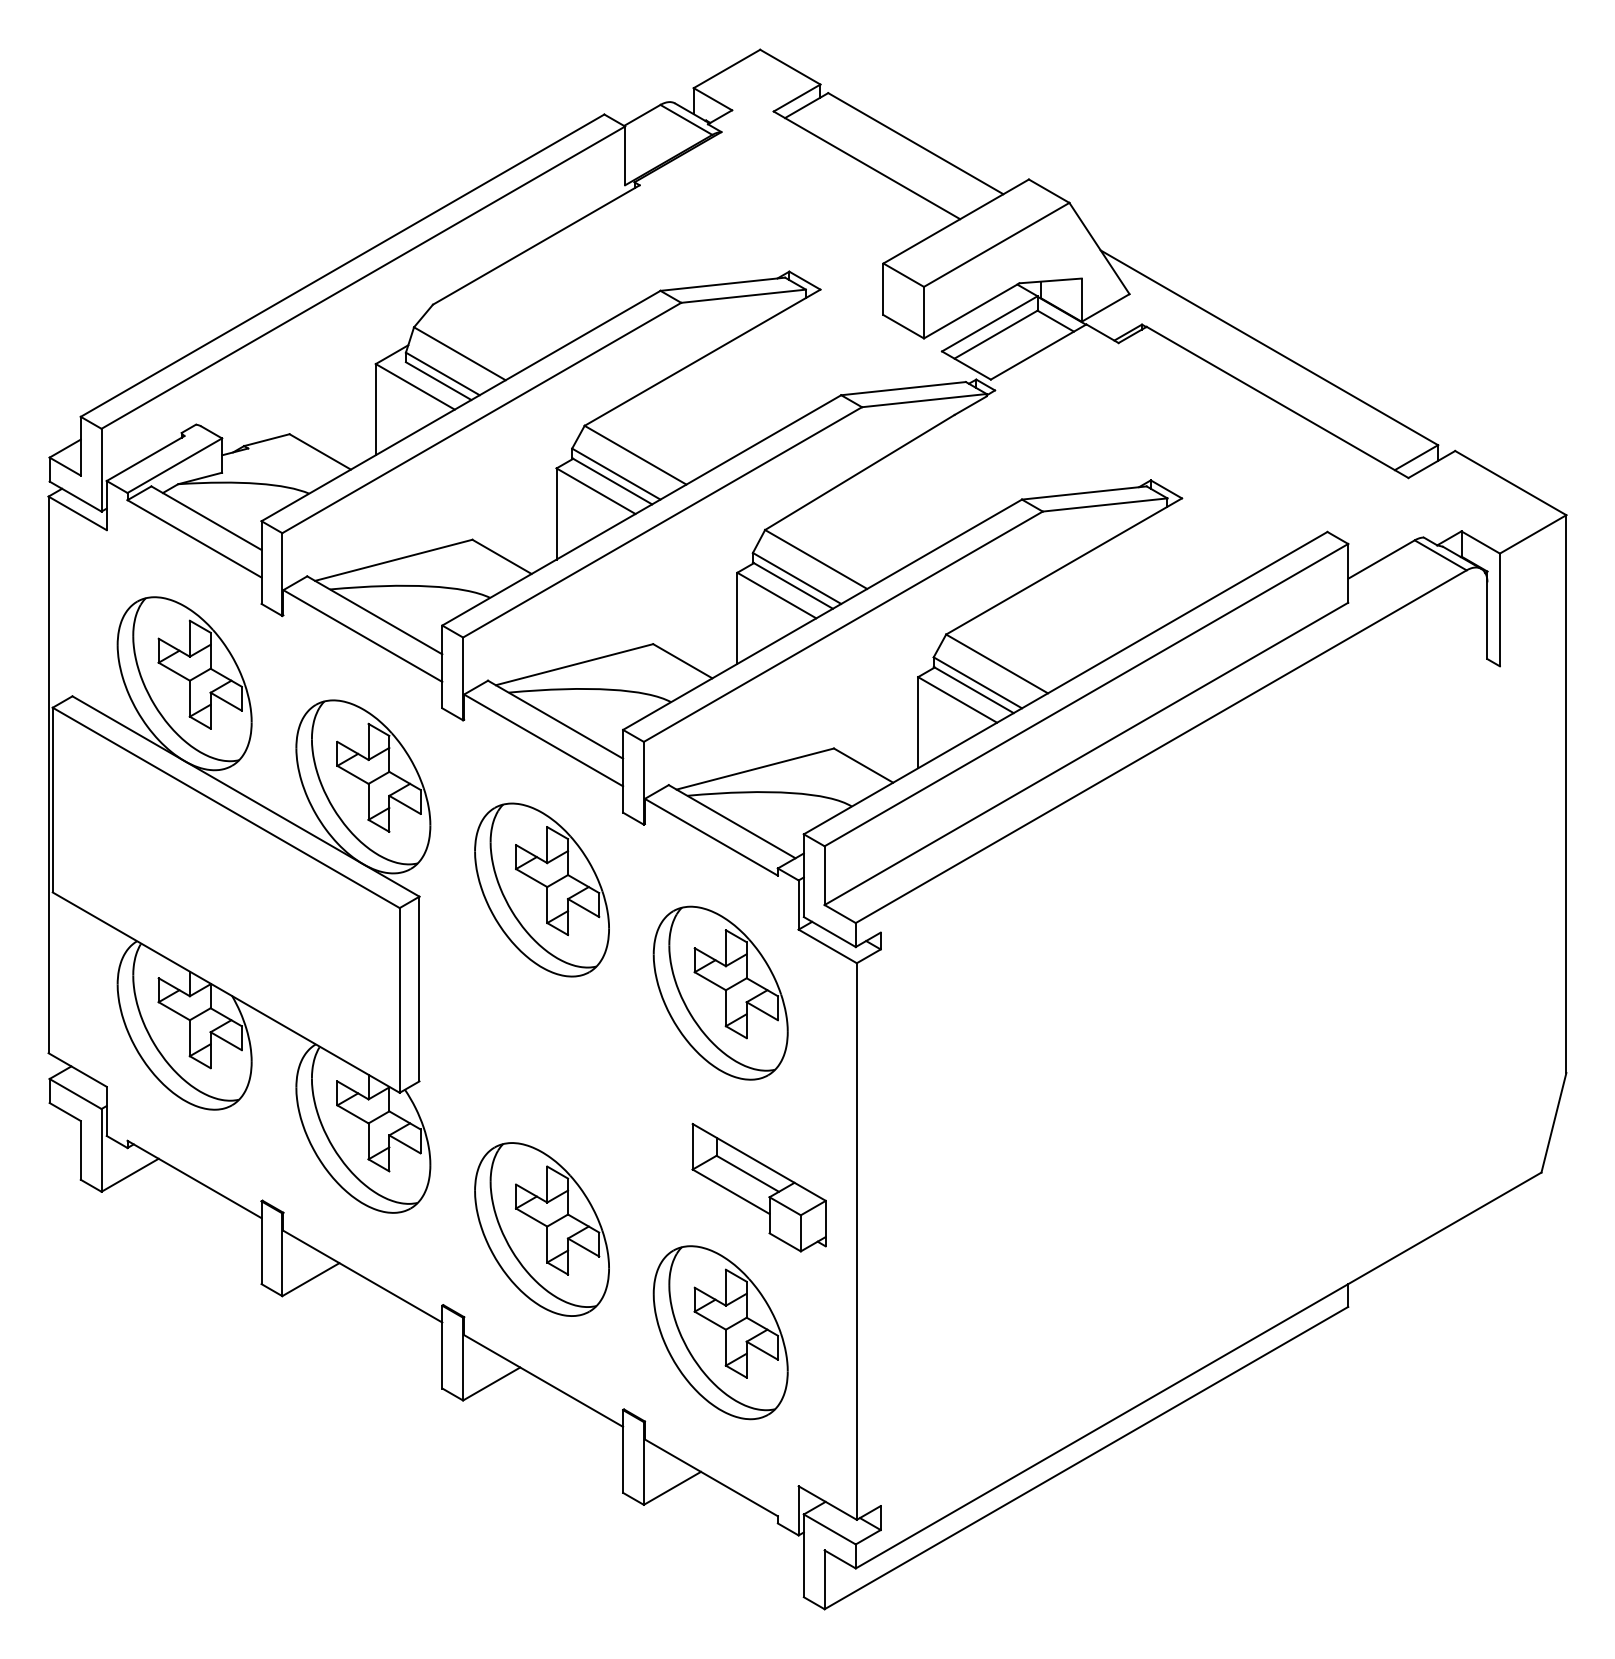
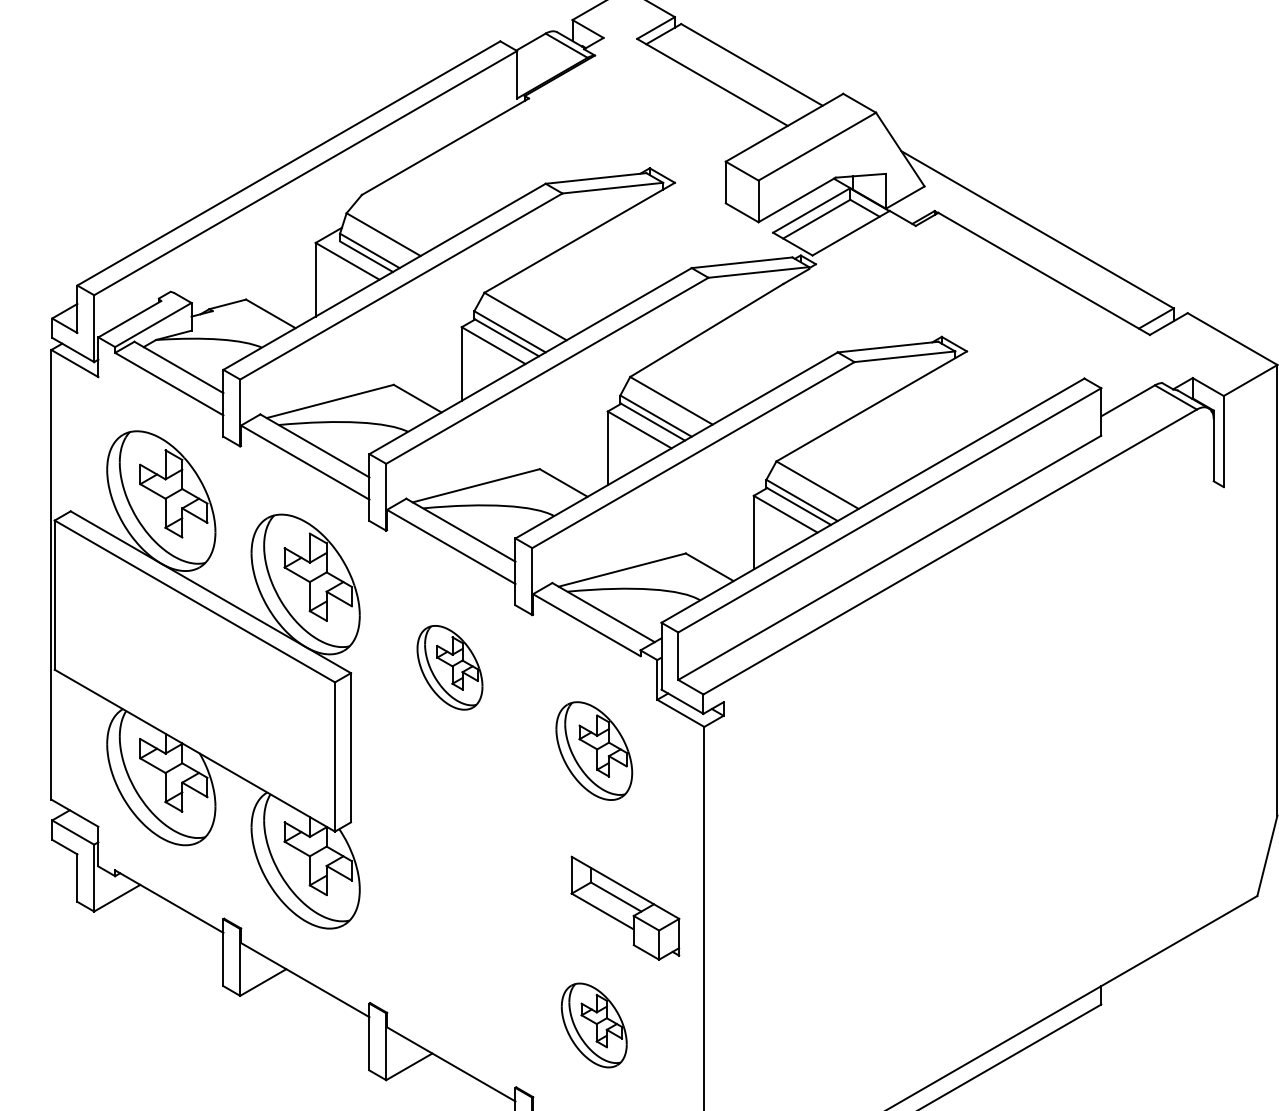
part: (541, 889) -> (449, 667), size x0.6
part: (720, 992) -> (594, 750), size x0.7
part: (541, 1229) -> (449, 942), removed
part: (720, 1332) -> (594, 1025), size x0.6

